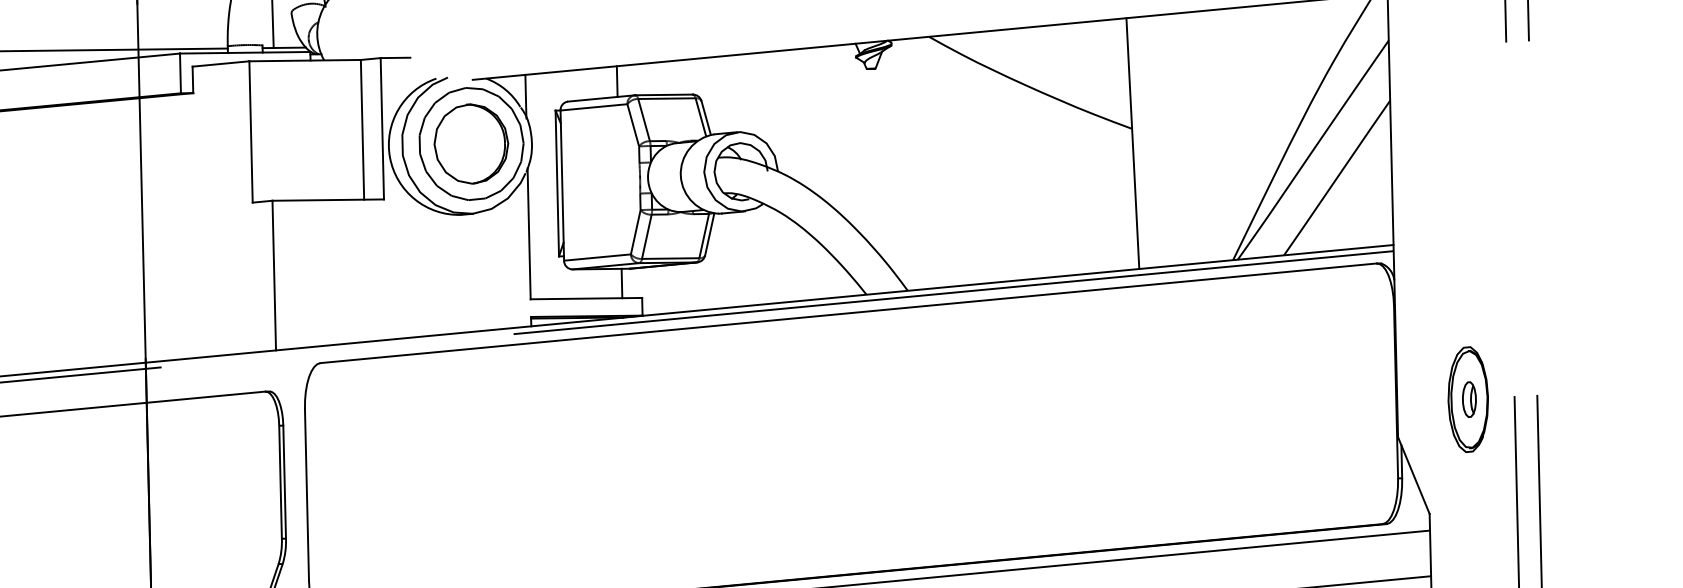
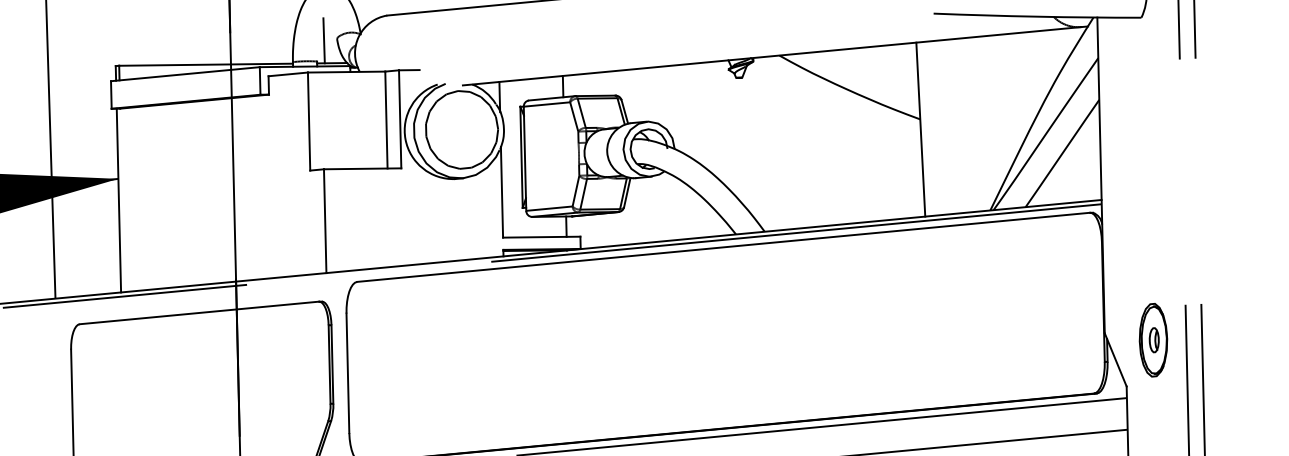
part: (470, 143) -> (461, 129), removed
part: (1468, 400) -> (1153, 340), moved

